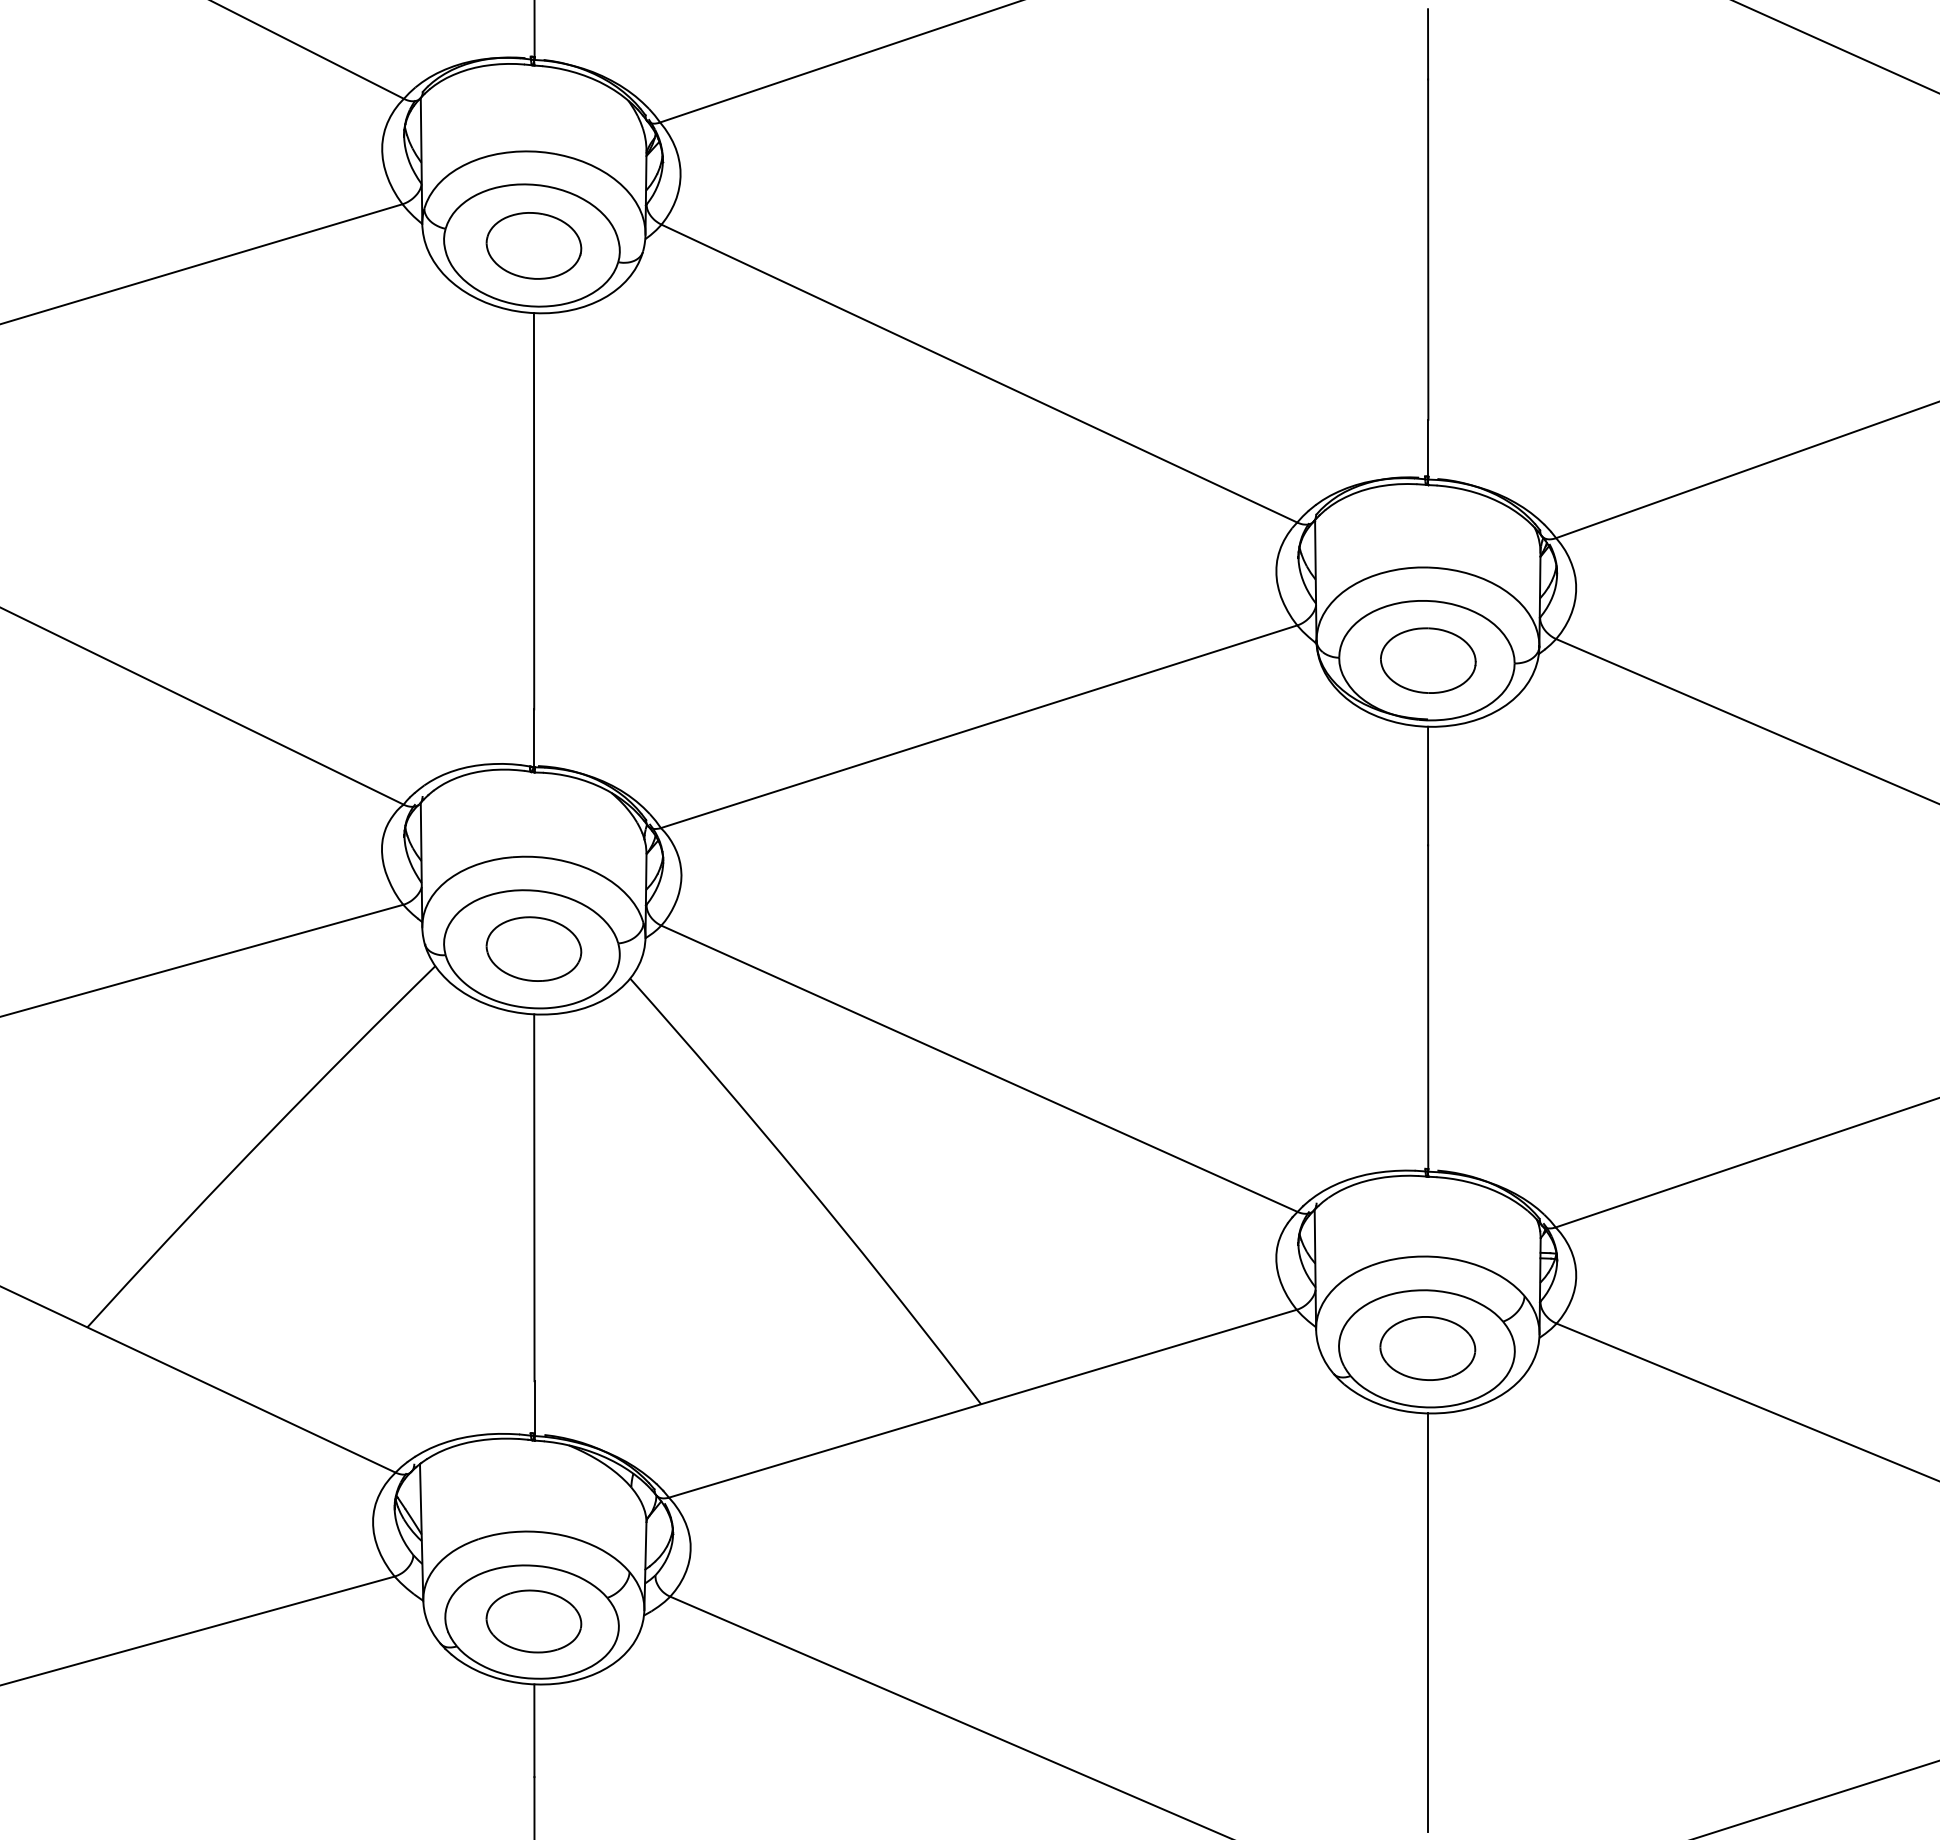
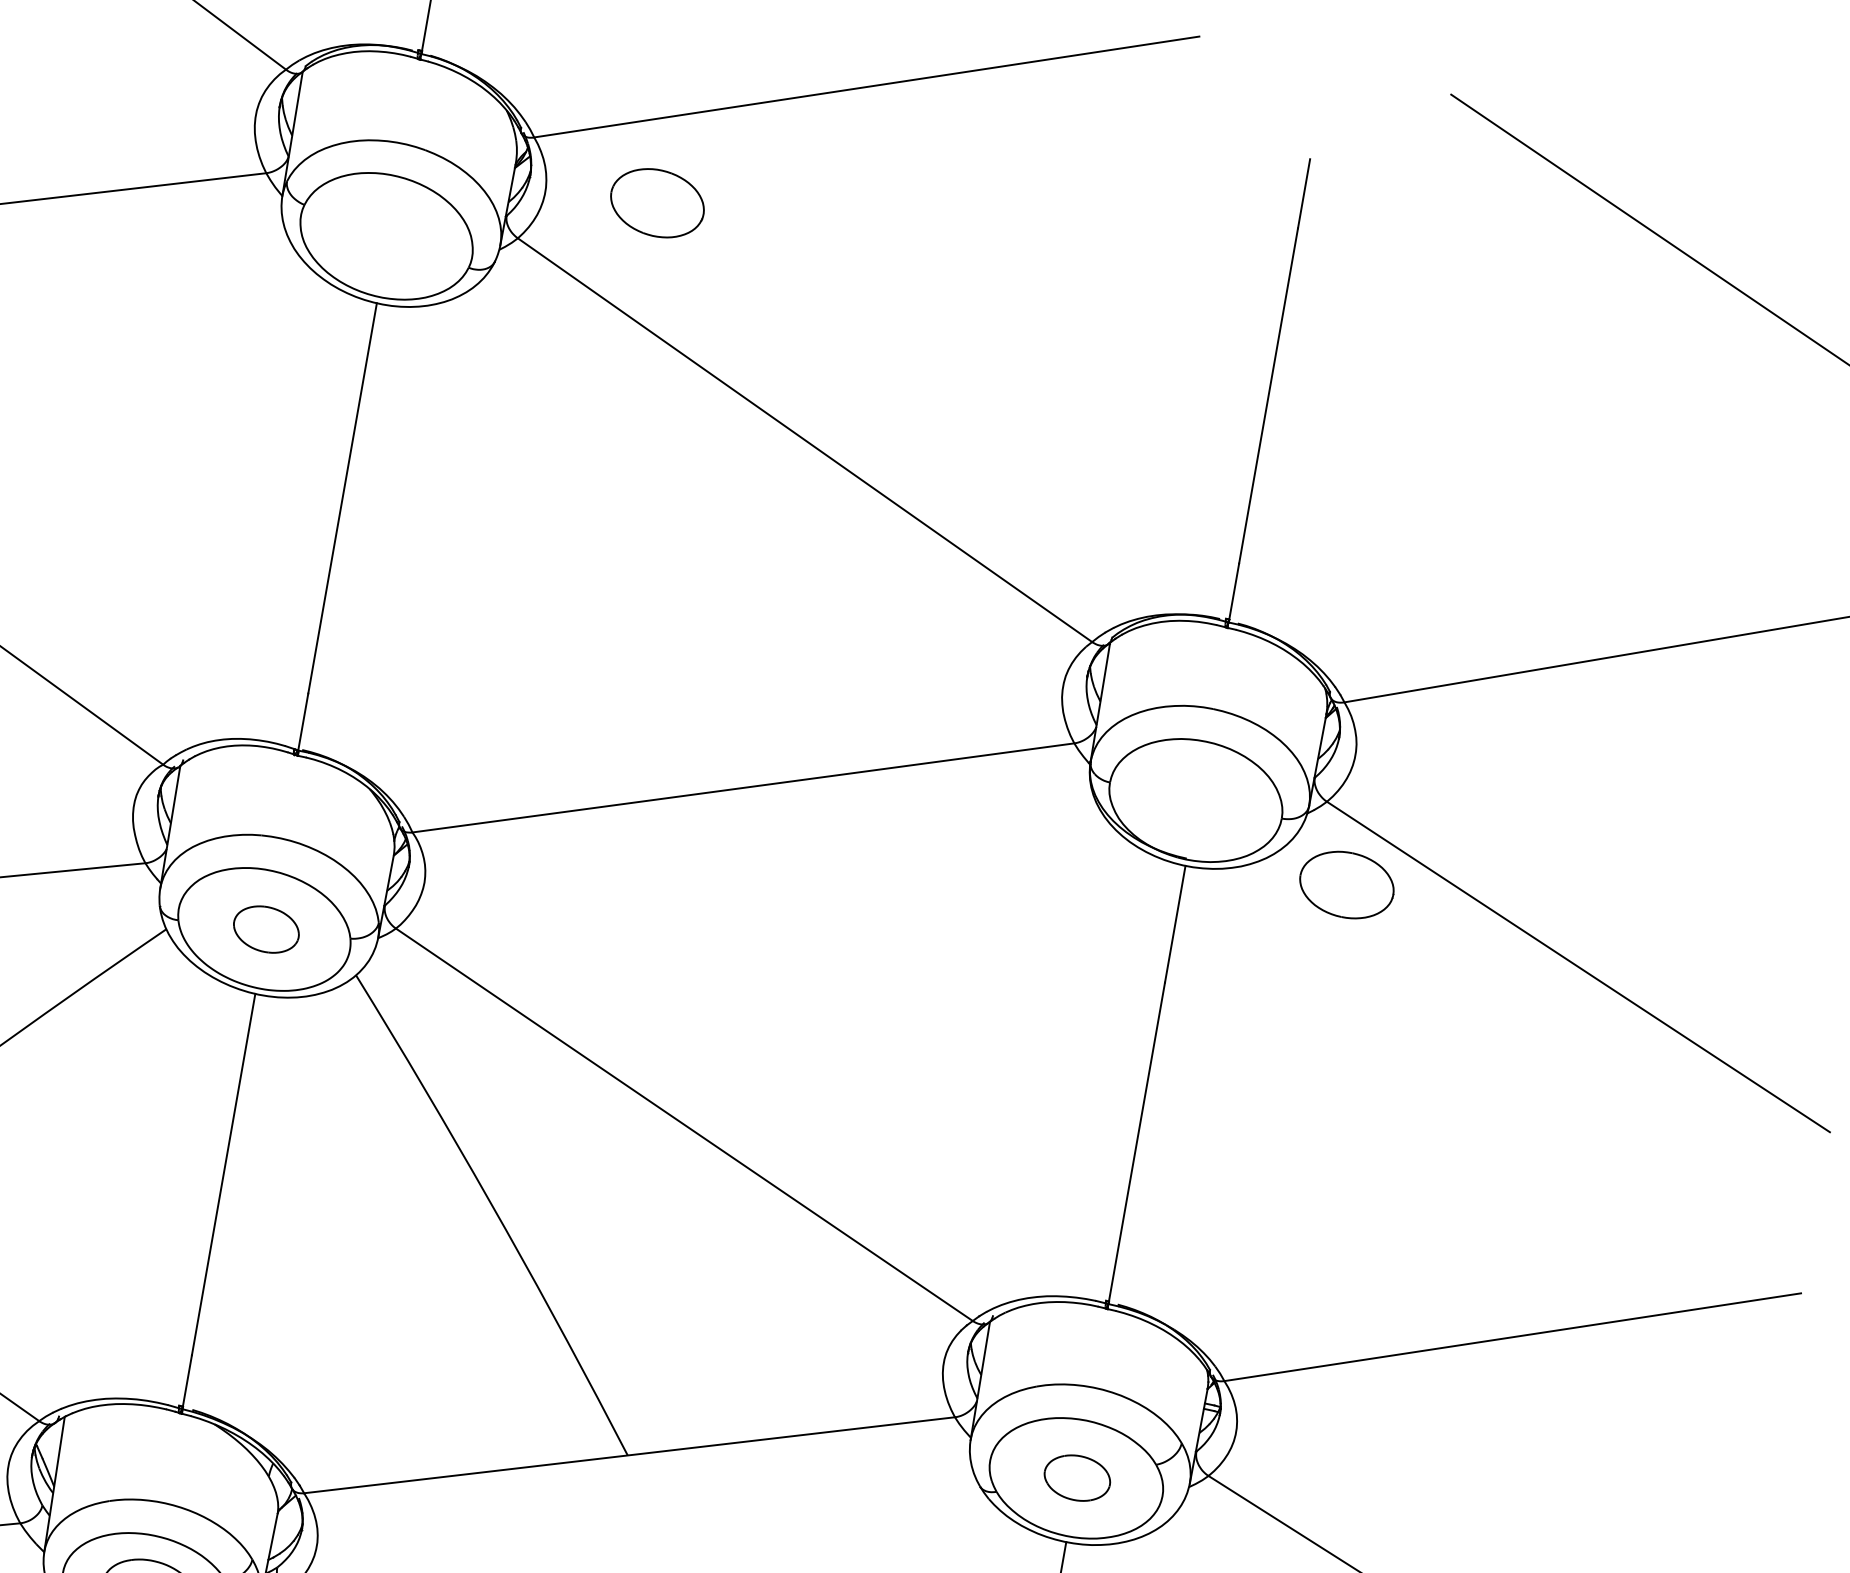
part: (533, 245) -> (657, 202), moved
part: (1428, 660) -> (1347, 884), moved
part: (533, 948) -> (266, 928), size x0.7
part: (1427, 1348) -> (1077, 1478), size x0.7

